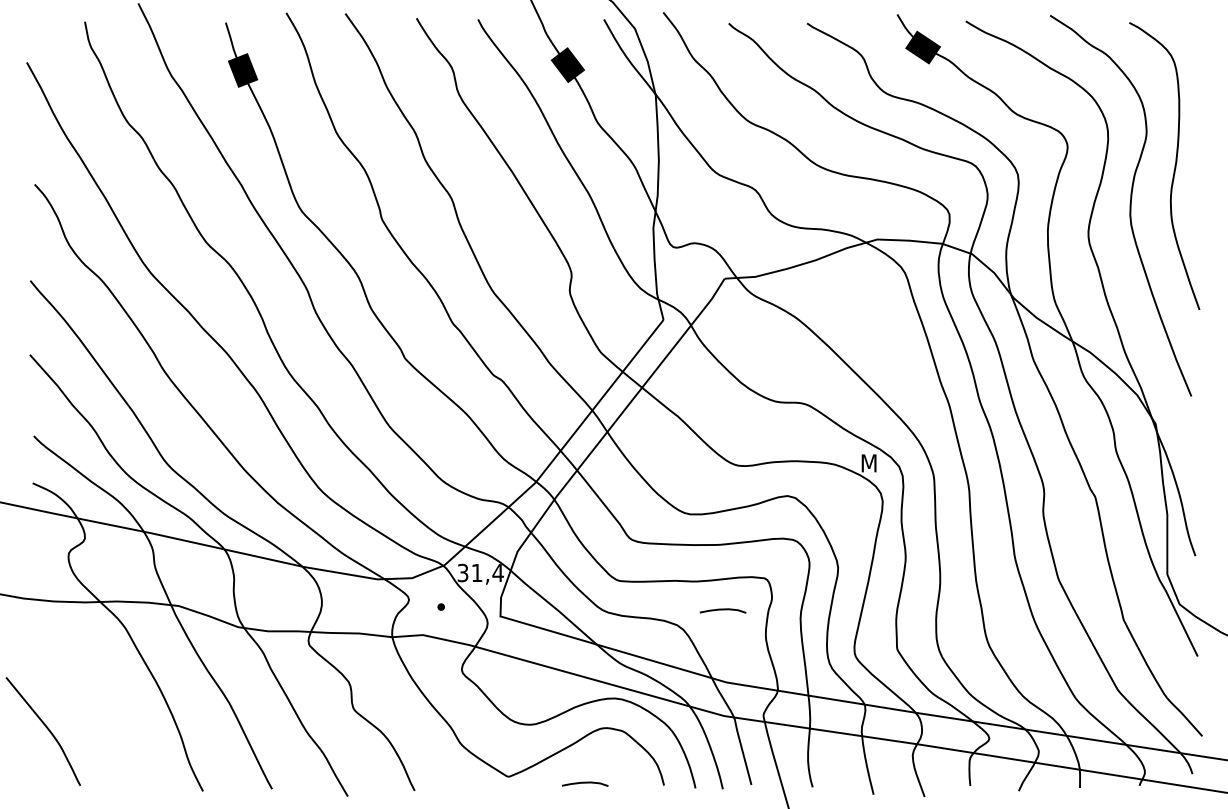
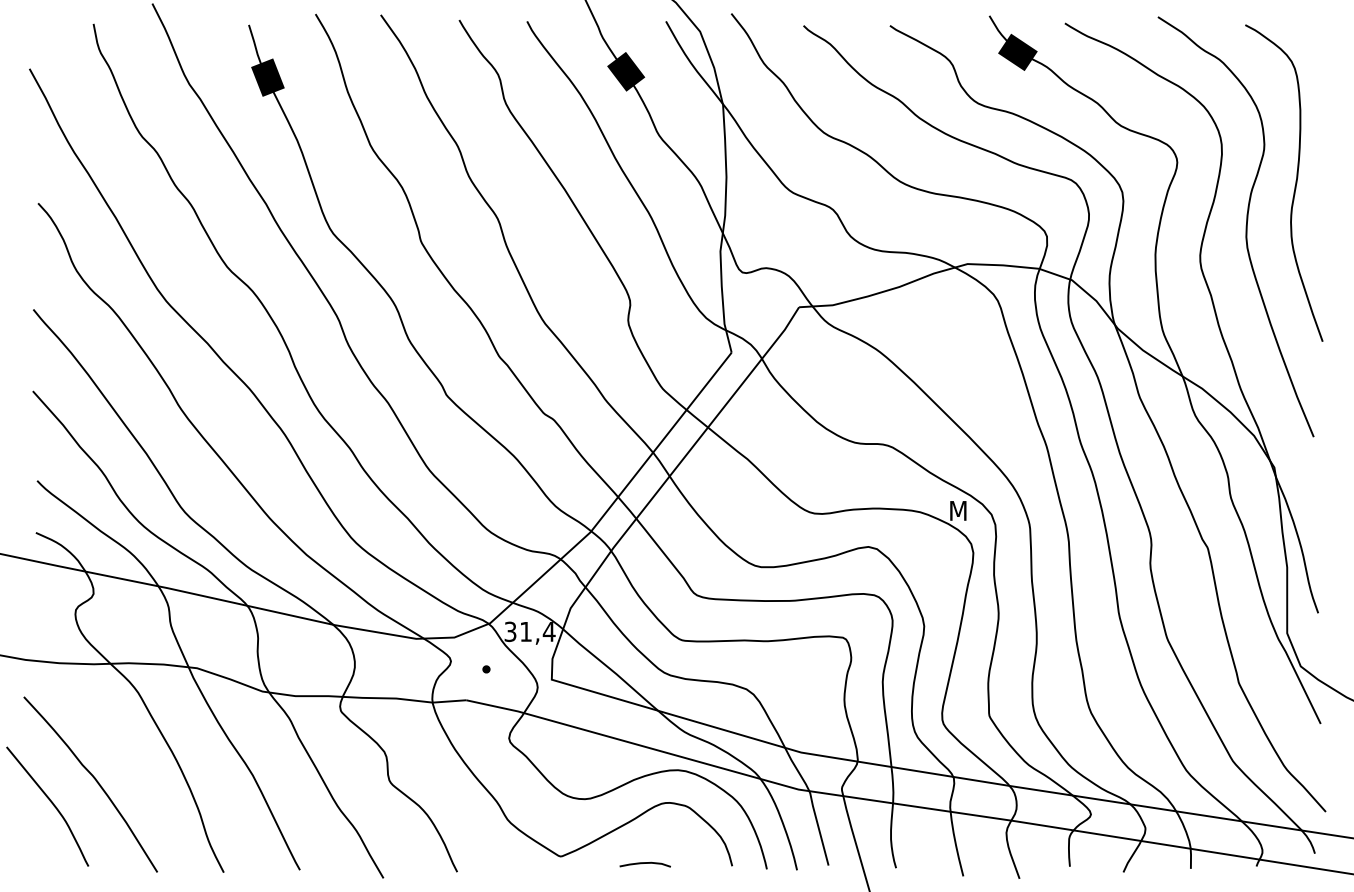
curve: (722, 609) -> (796, 672), removed
curve: (87, 709) -> (96, 782), added

